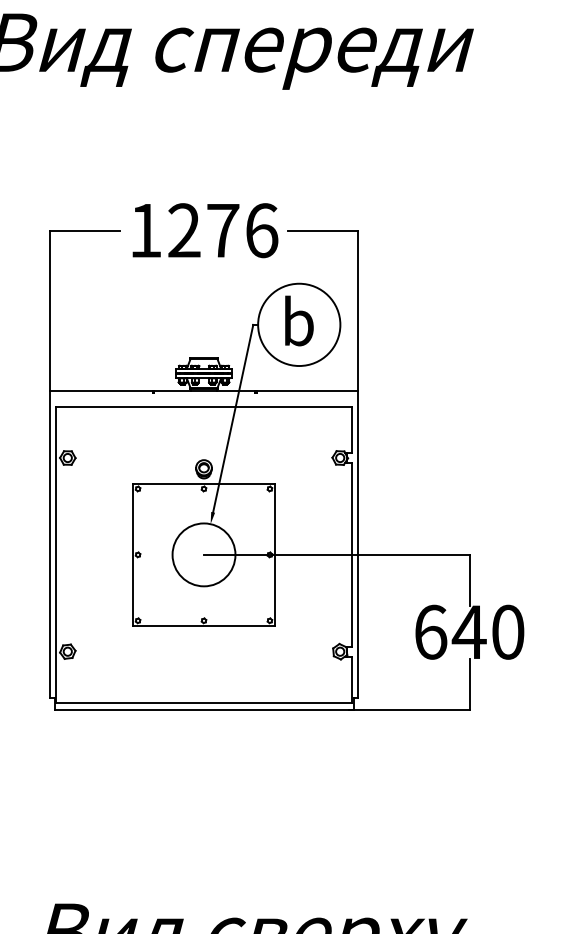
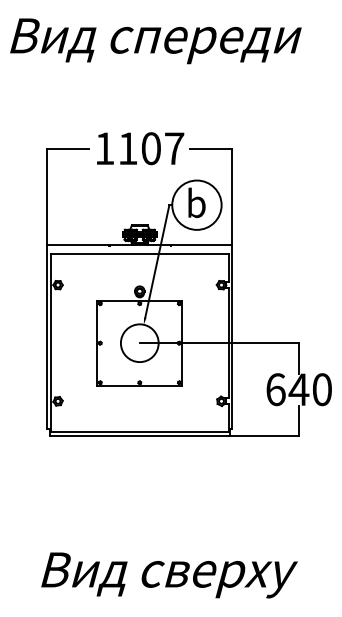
text: (223, 230) -> (151, 148), 1276 -> 1107

